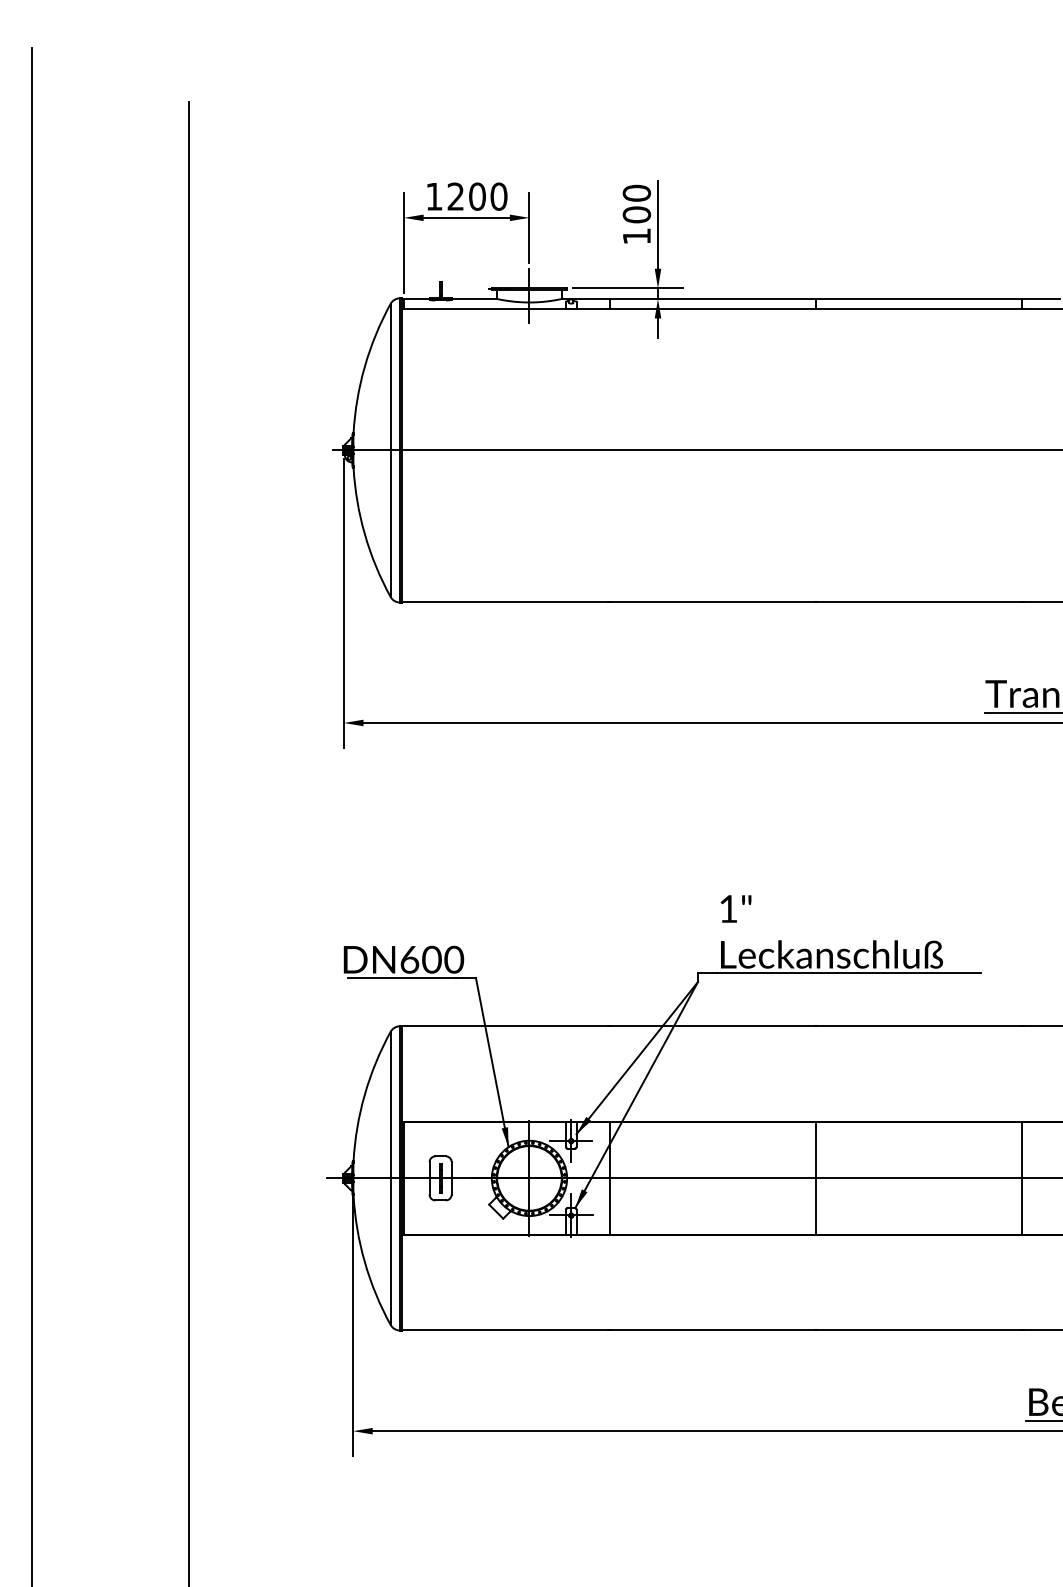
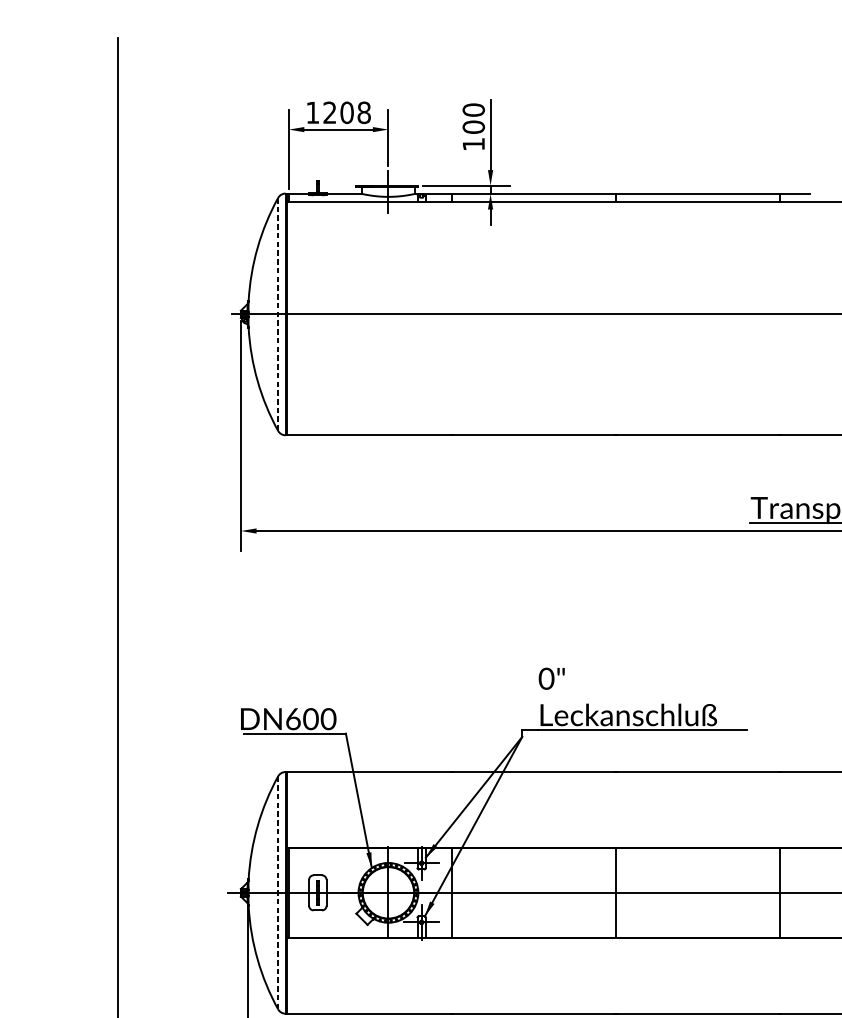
text: (498, 196) -> (363, 112), 1200 -> 1208
line: (390, 450) -> (278, 314), solid -> dashed
text: (728, 908) -> (546, 678), 1" -> 0"
line: (390, 1178) -> (278, 892), solid -> dashed

